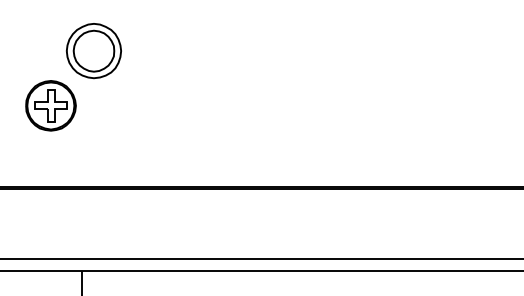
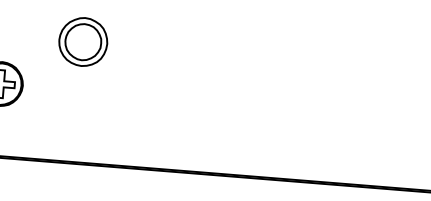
part: (93, 51) -> (82, 42), moved

